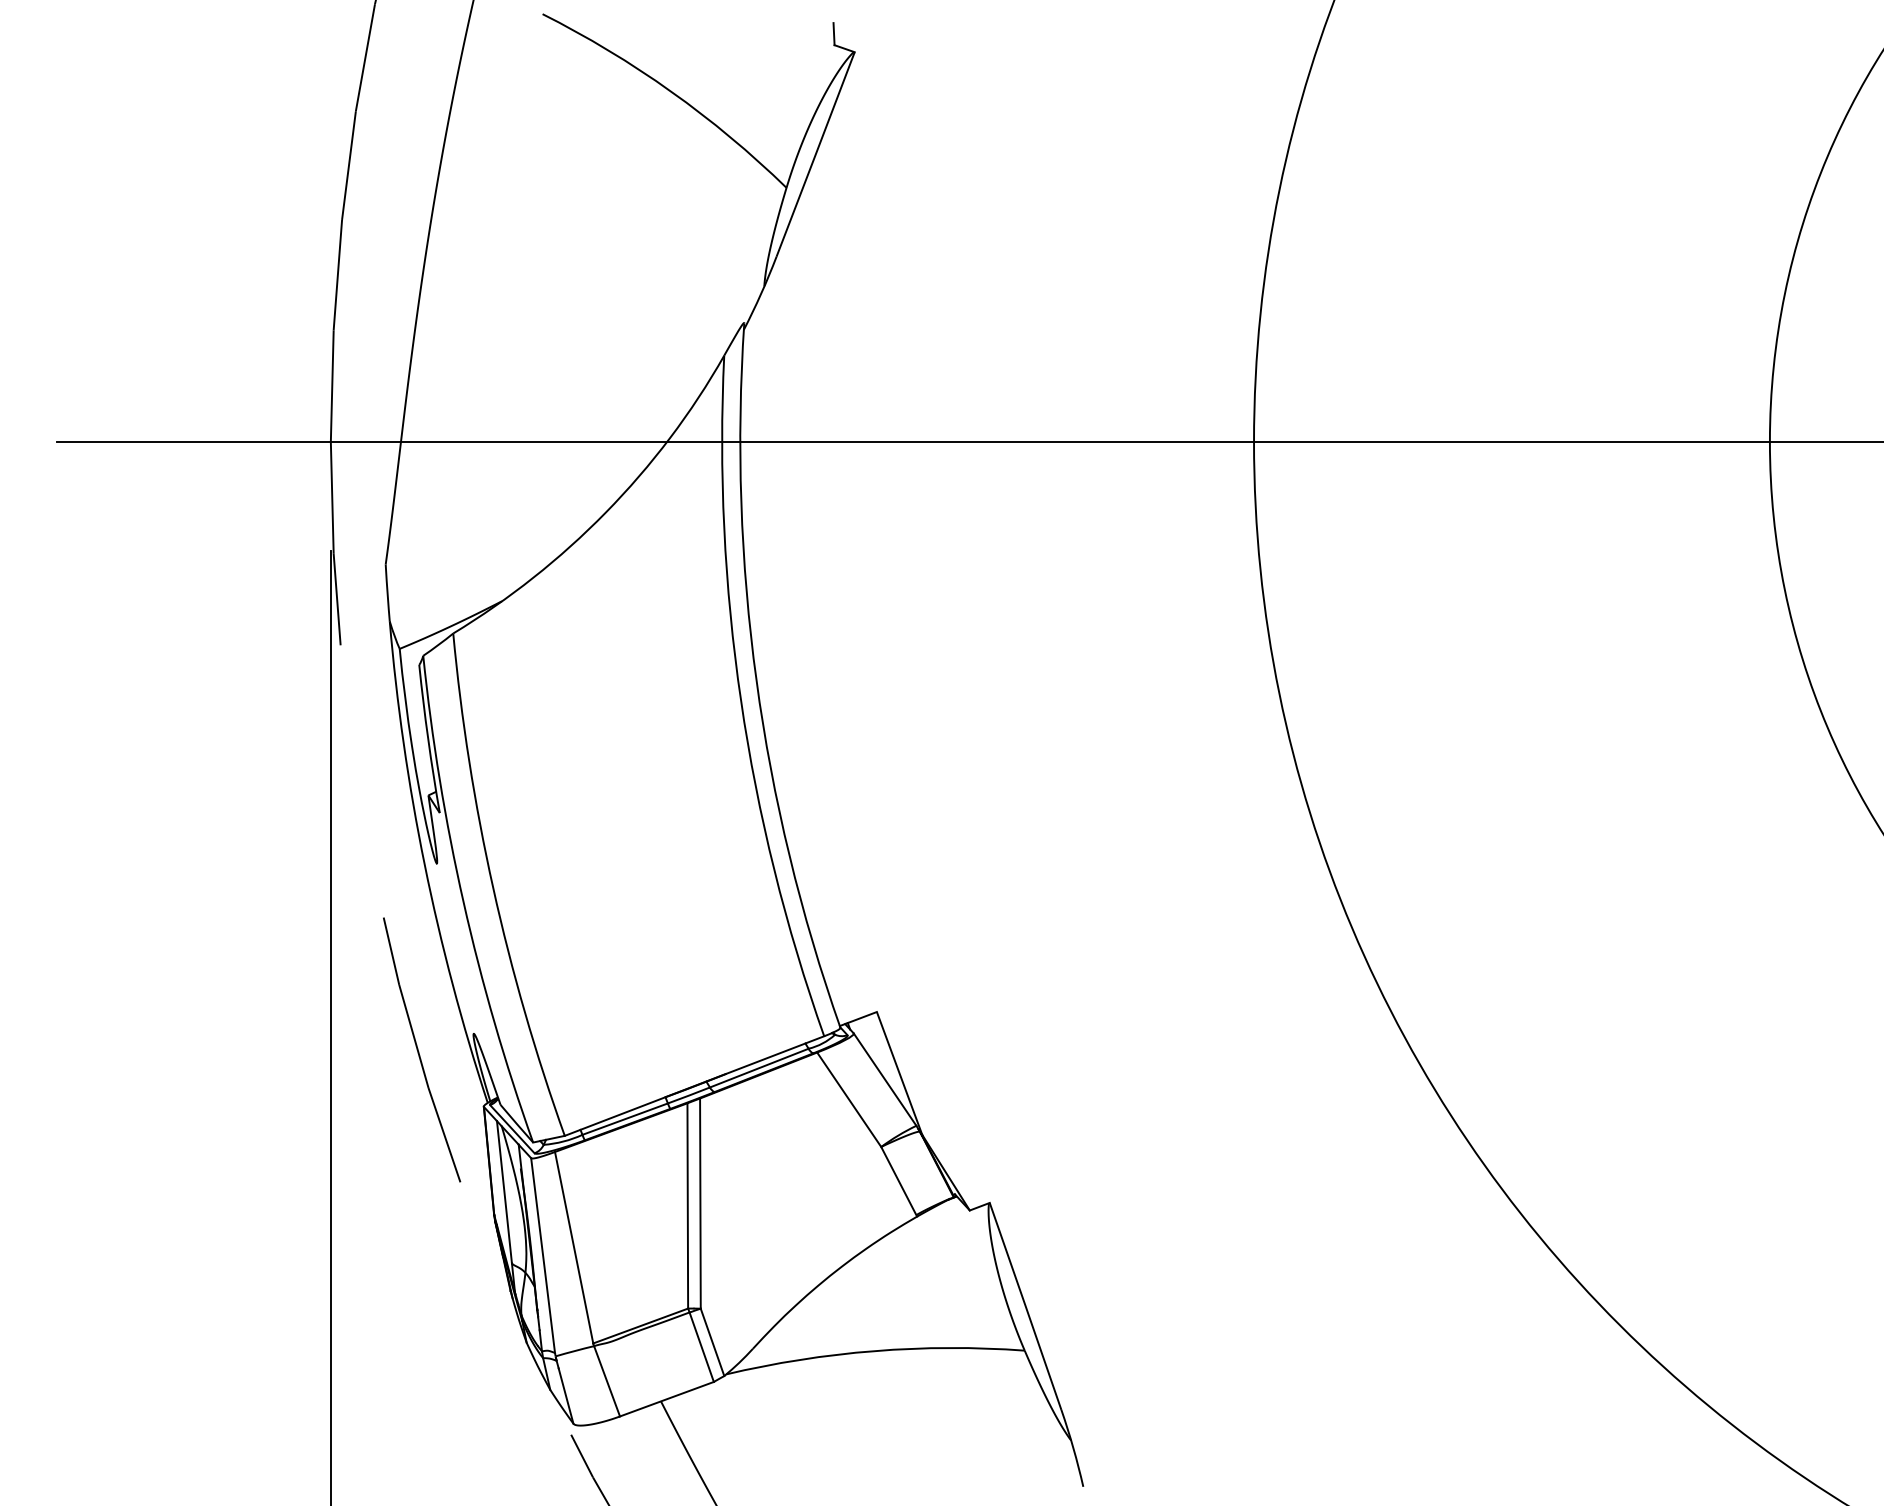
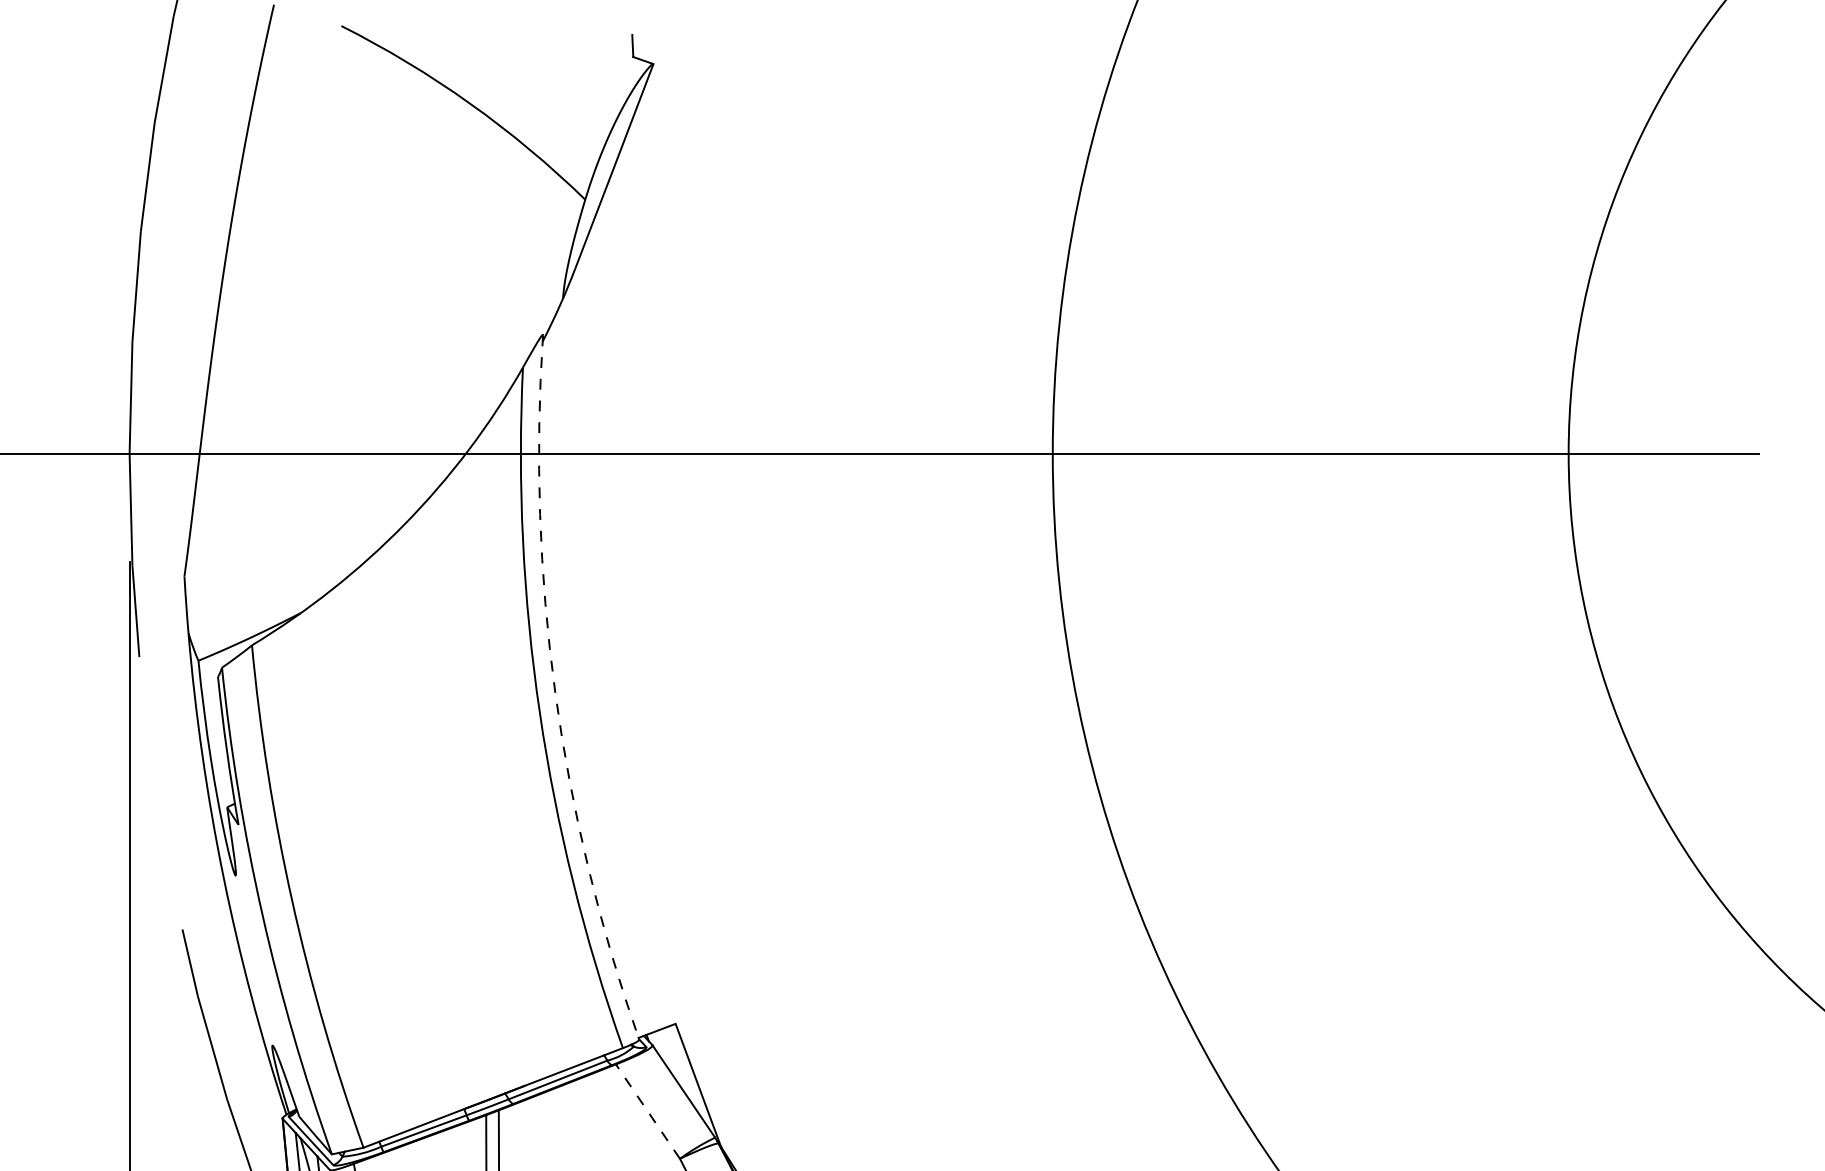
arc: (756, 680) -> (555, 692), solid -> dashed
line: (848, 1099) -> (647, 1111), solid -> dashed

